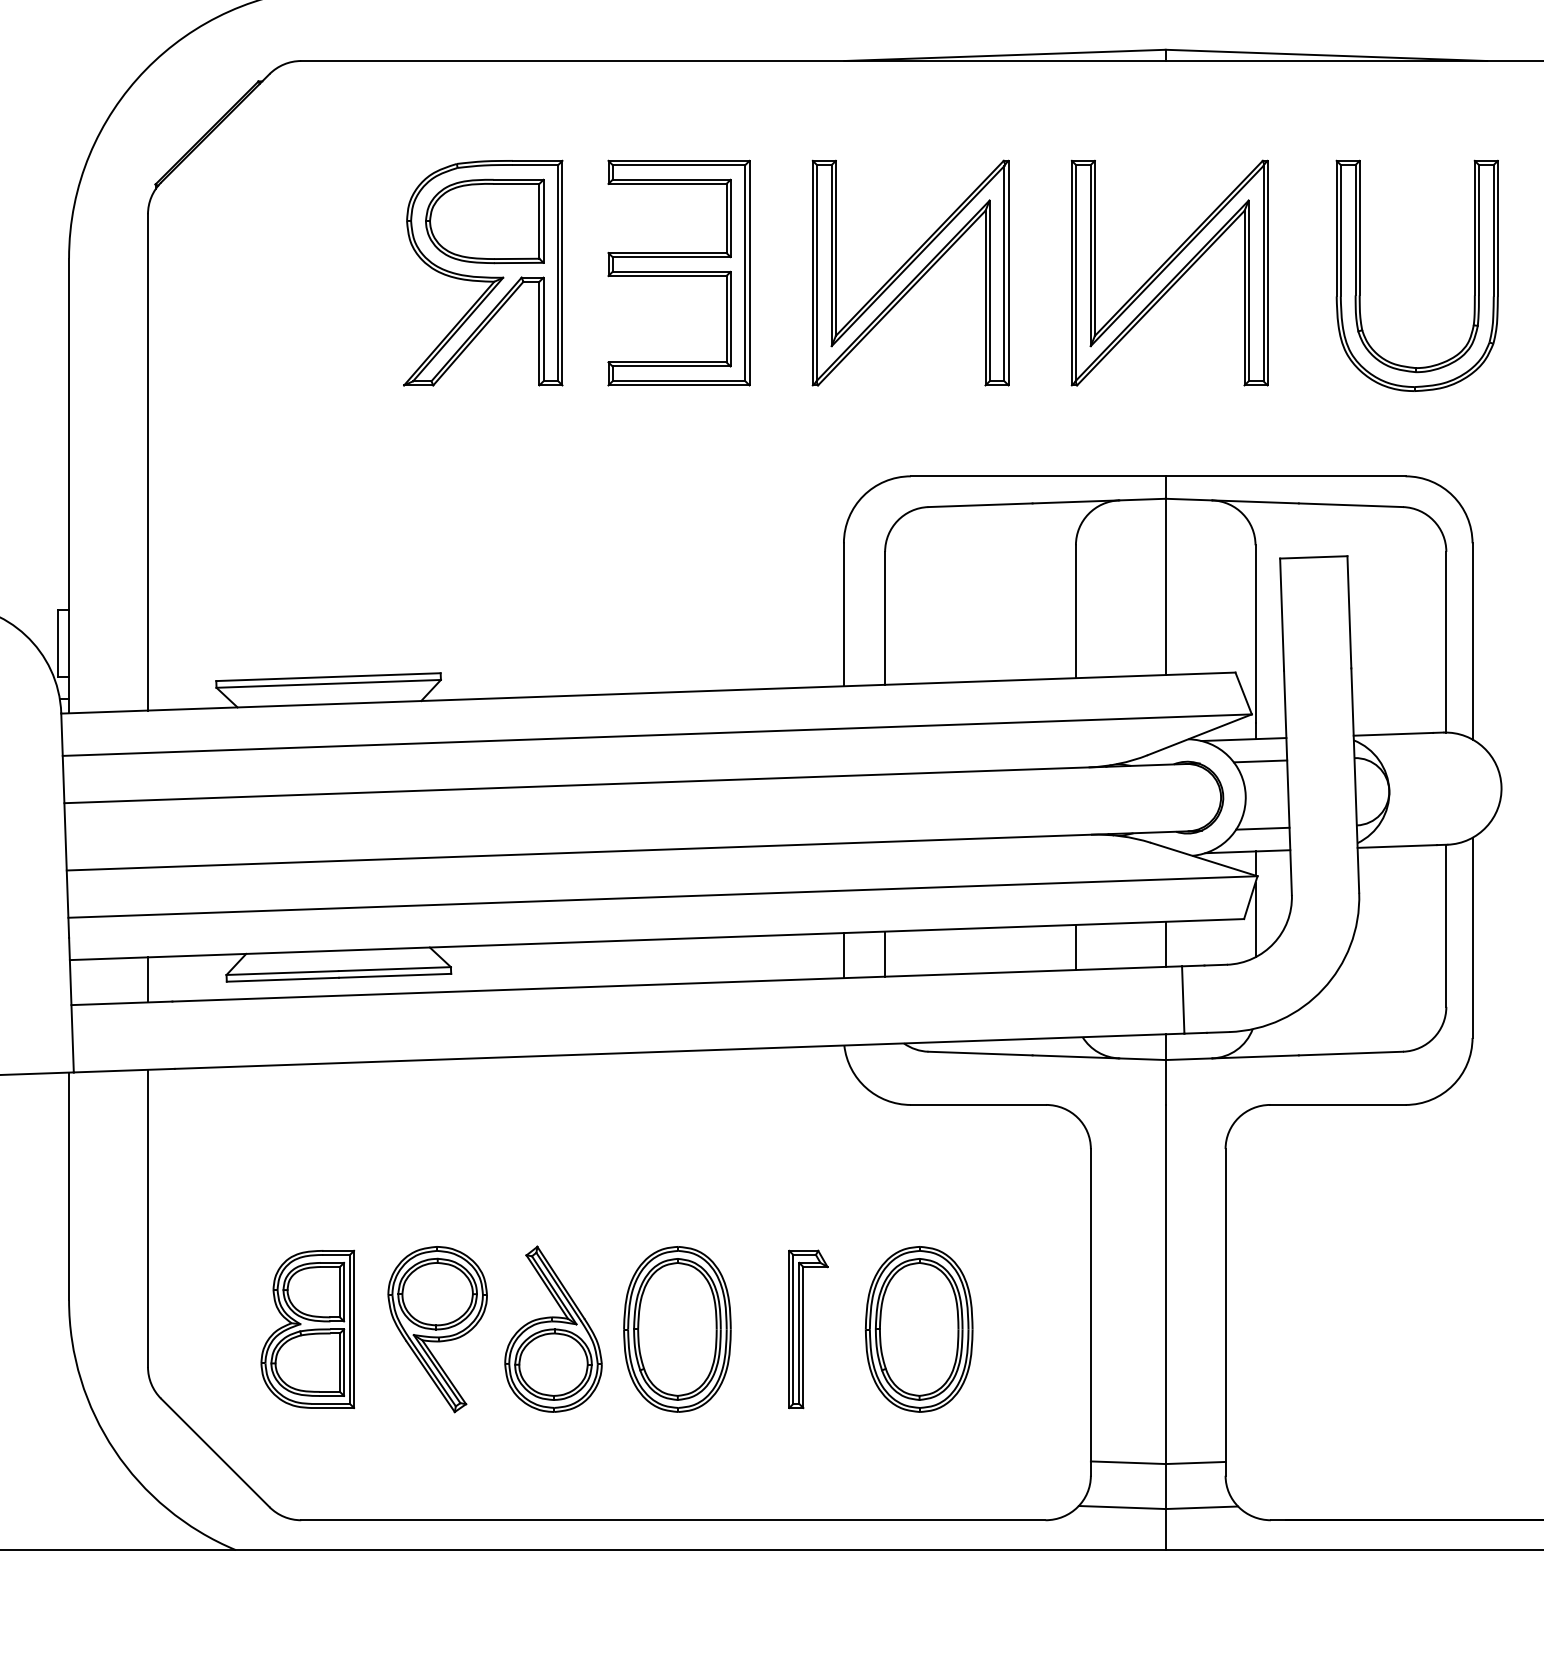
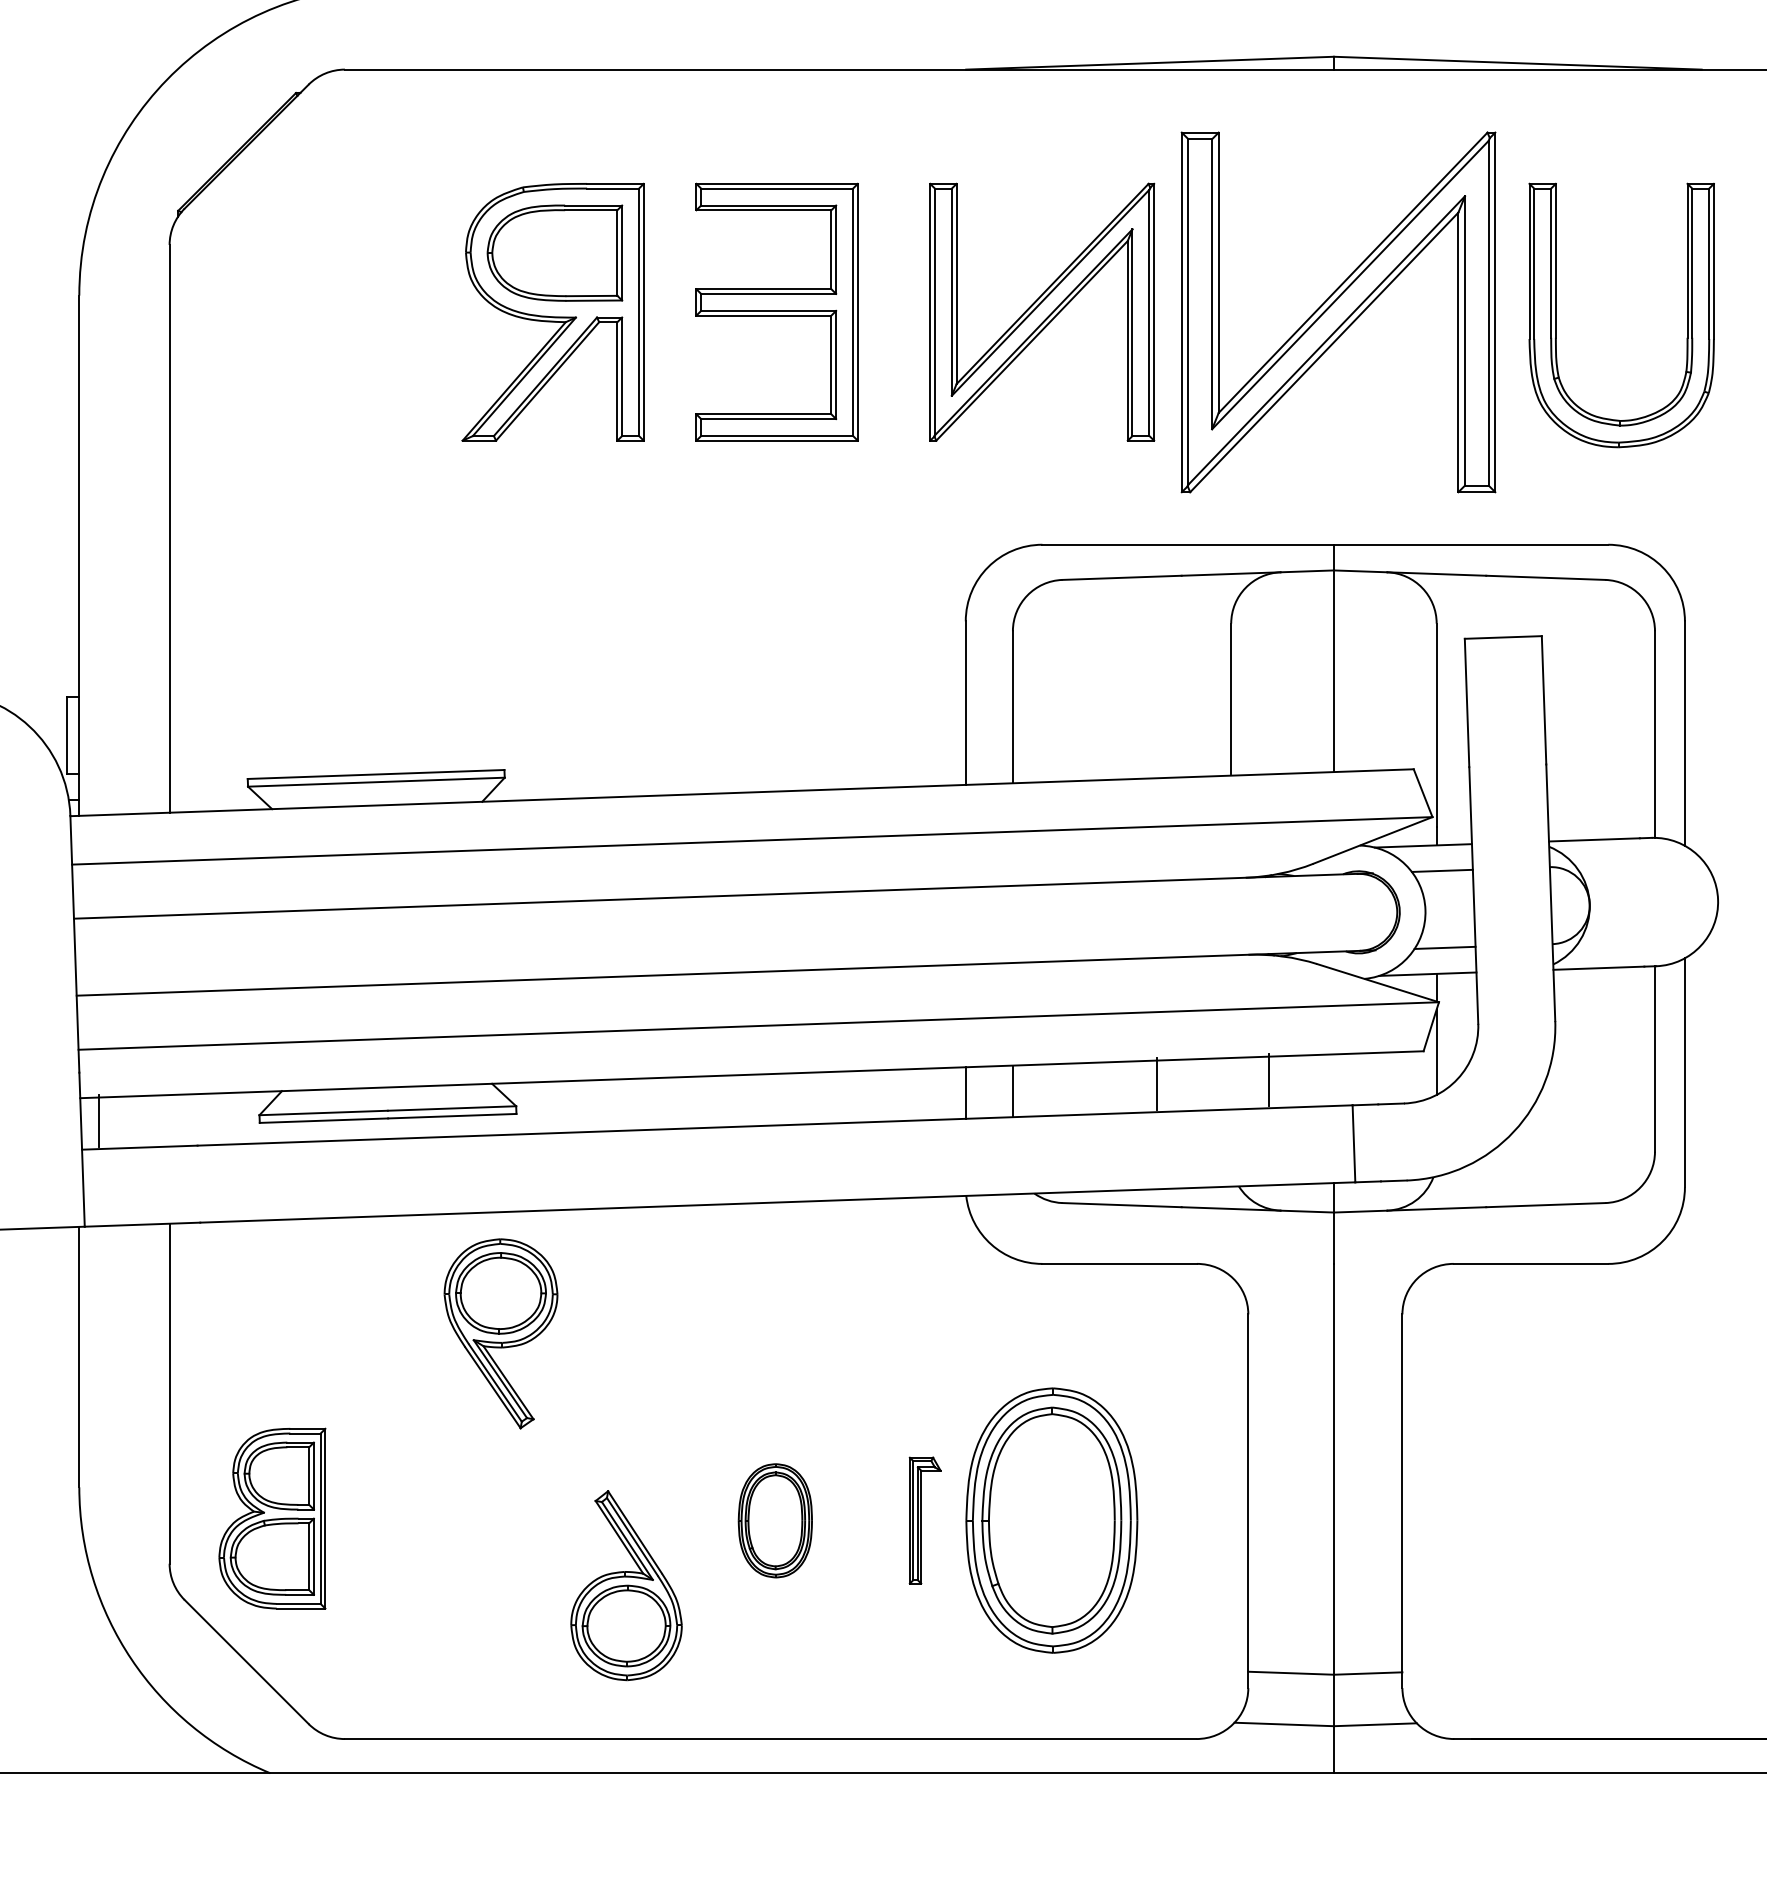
part: (1169, 272) -> (1338, 311), size x1.4
line: (1165, 943) -> (1268, 1079), moved
line: (1076, 947) -> (1157, 1083), moved
line: (147, 979) -> (98, 1120), moved
part: (307, 1329) -> (272, 1518), moved
part: (437, 1329) -> (500, 1333), moved
part: (553, 1329) -> (626, 1585), moved
part: (677, 1329) -> (775, 1520), size x0.6
part: (808, 1329) -> (925, 1520), size x0.7
part: (918, 1329) -> (1051, 1520), size x1.4

